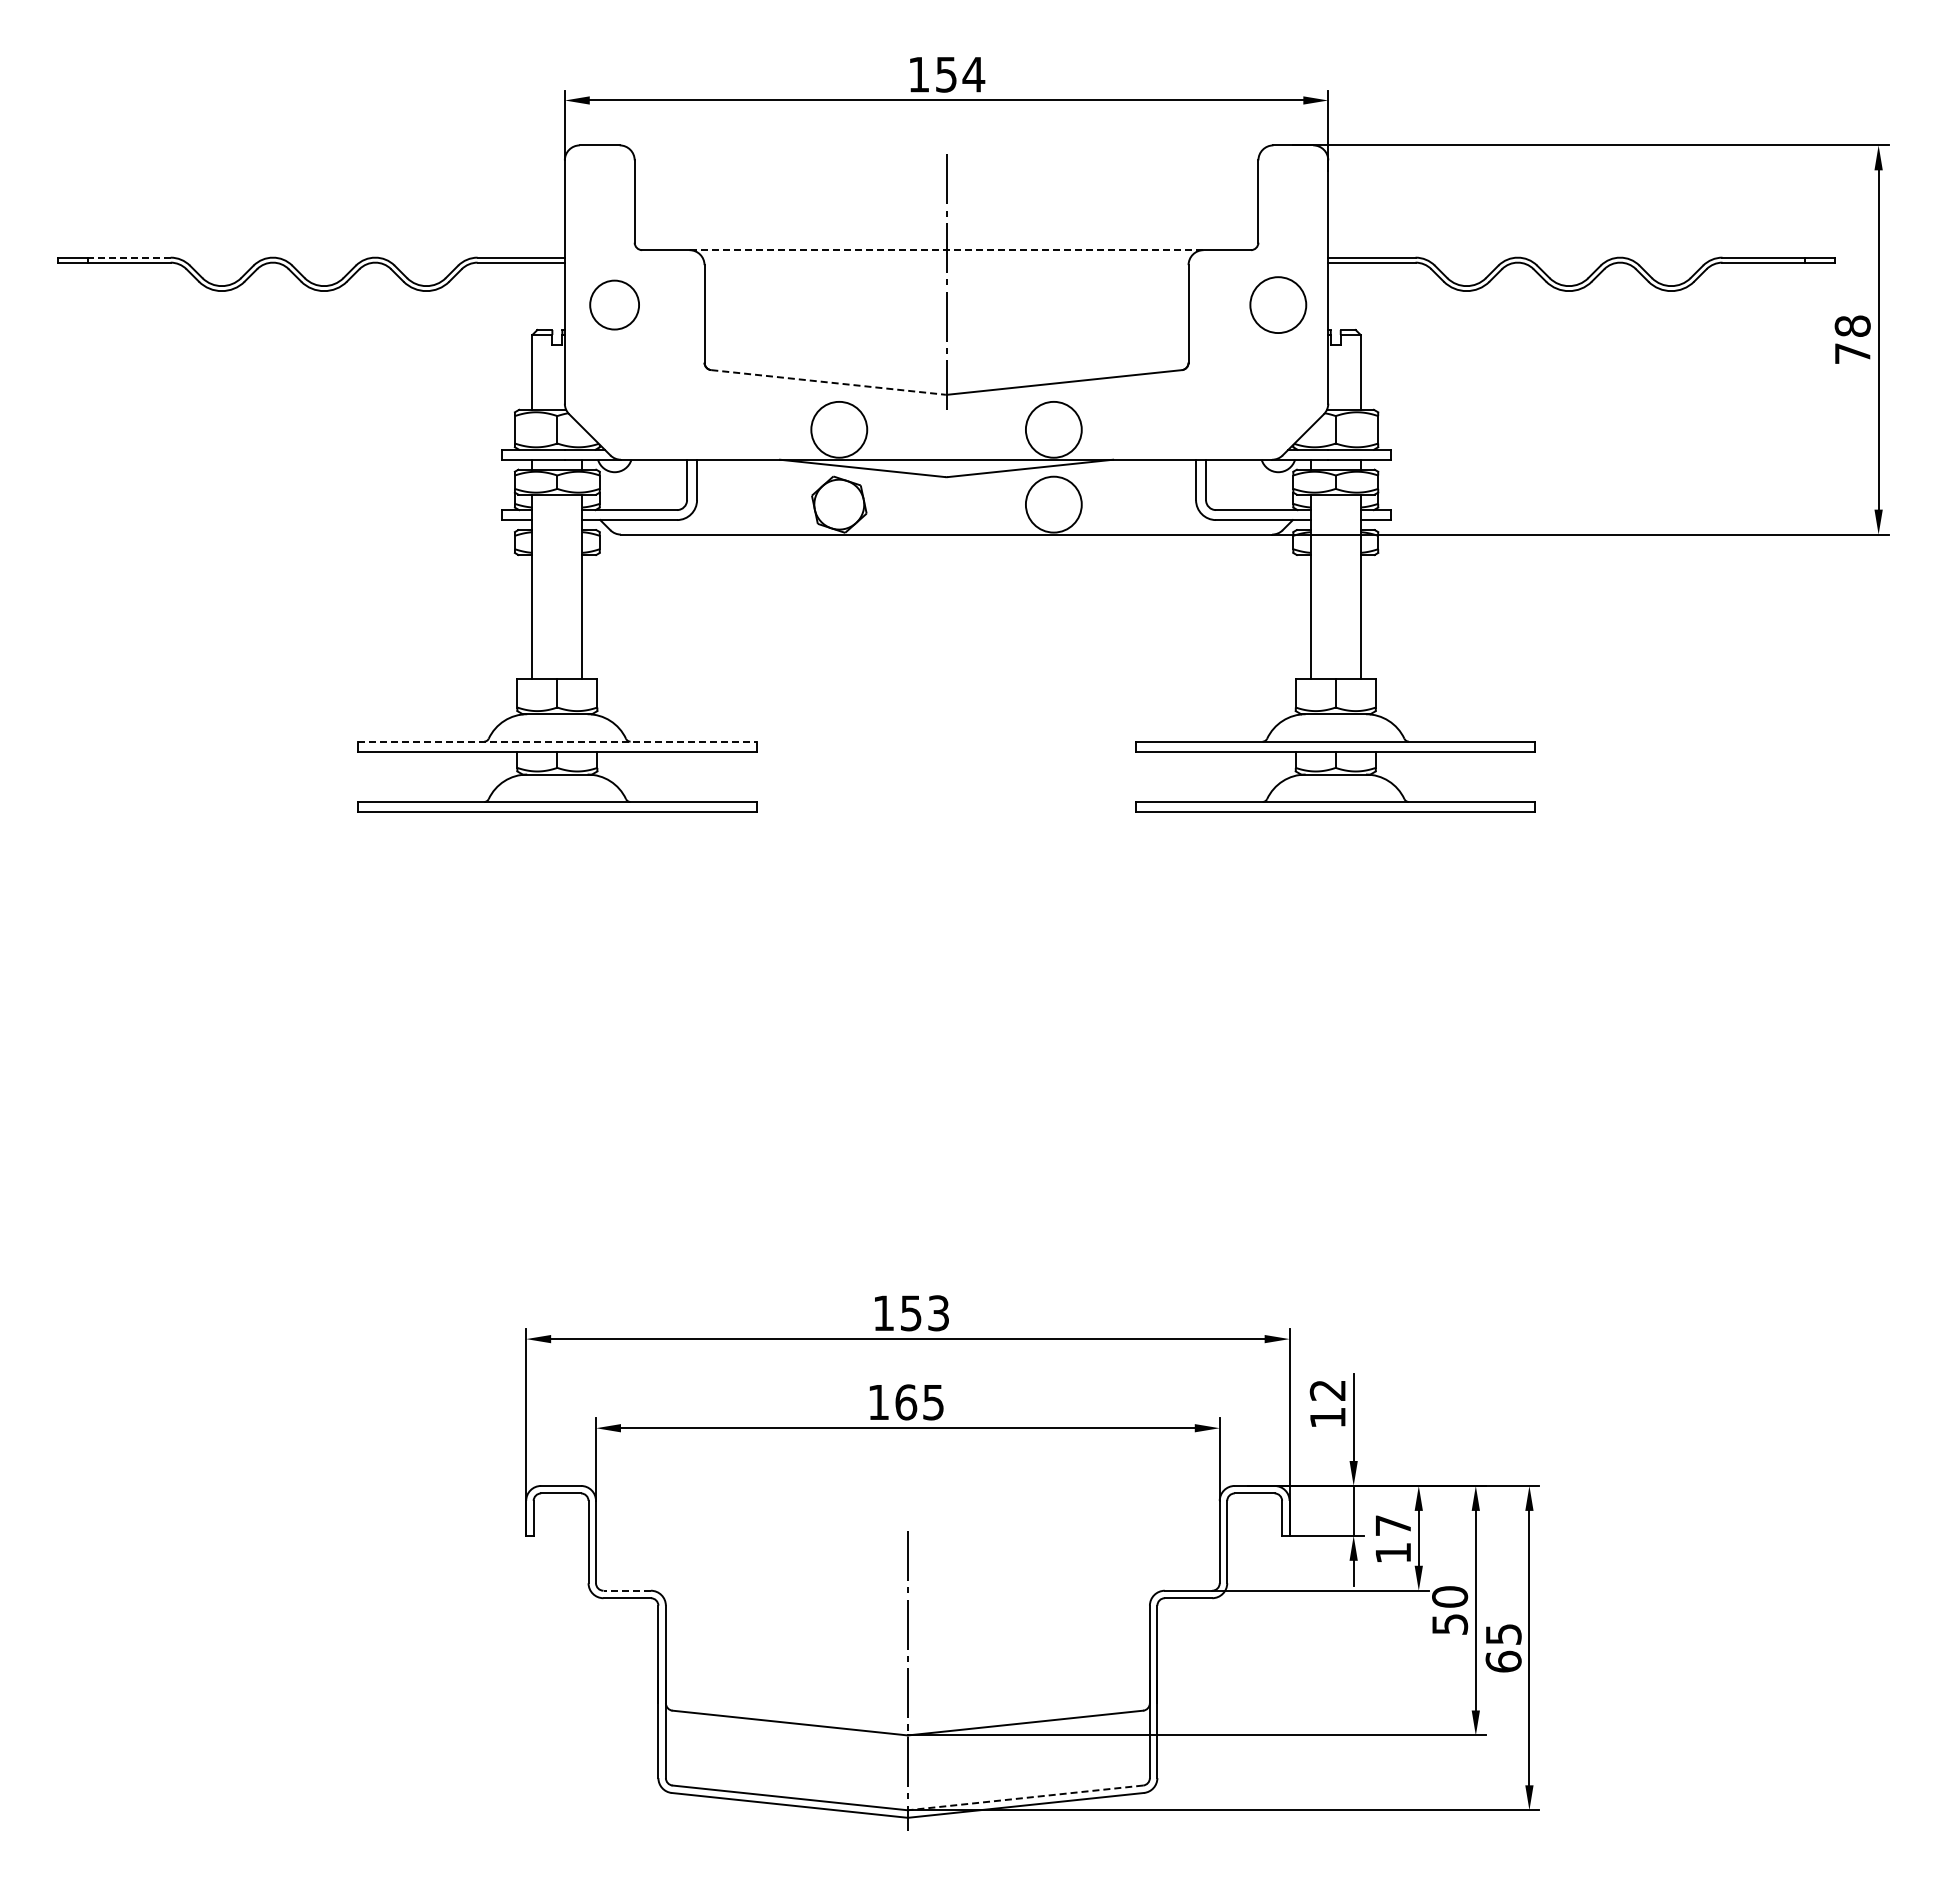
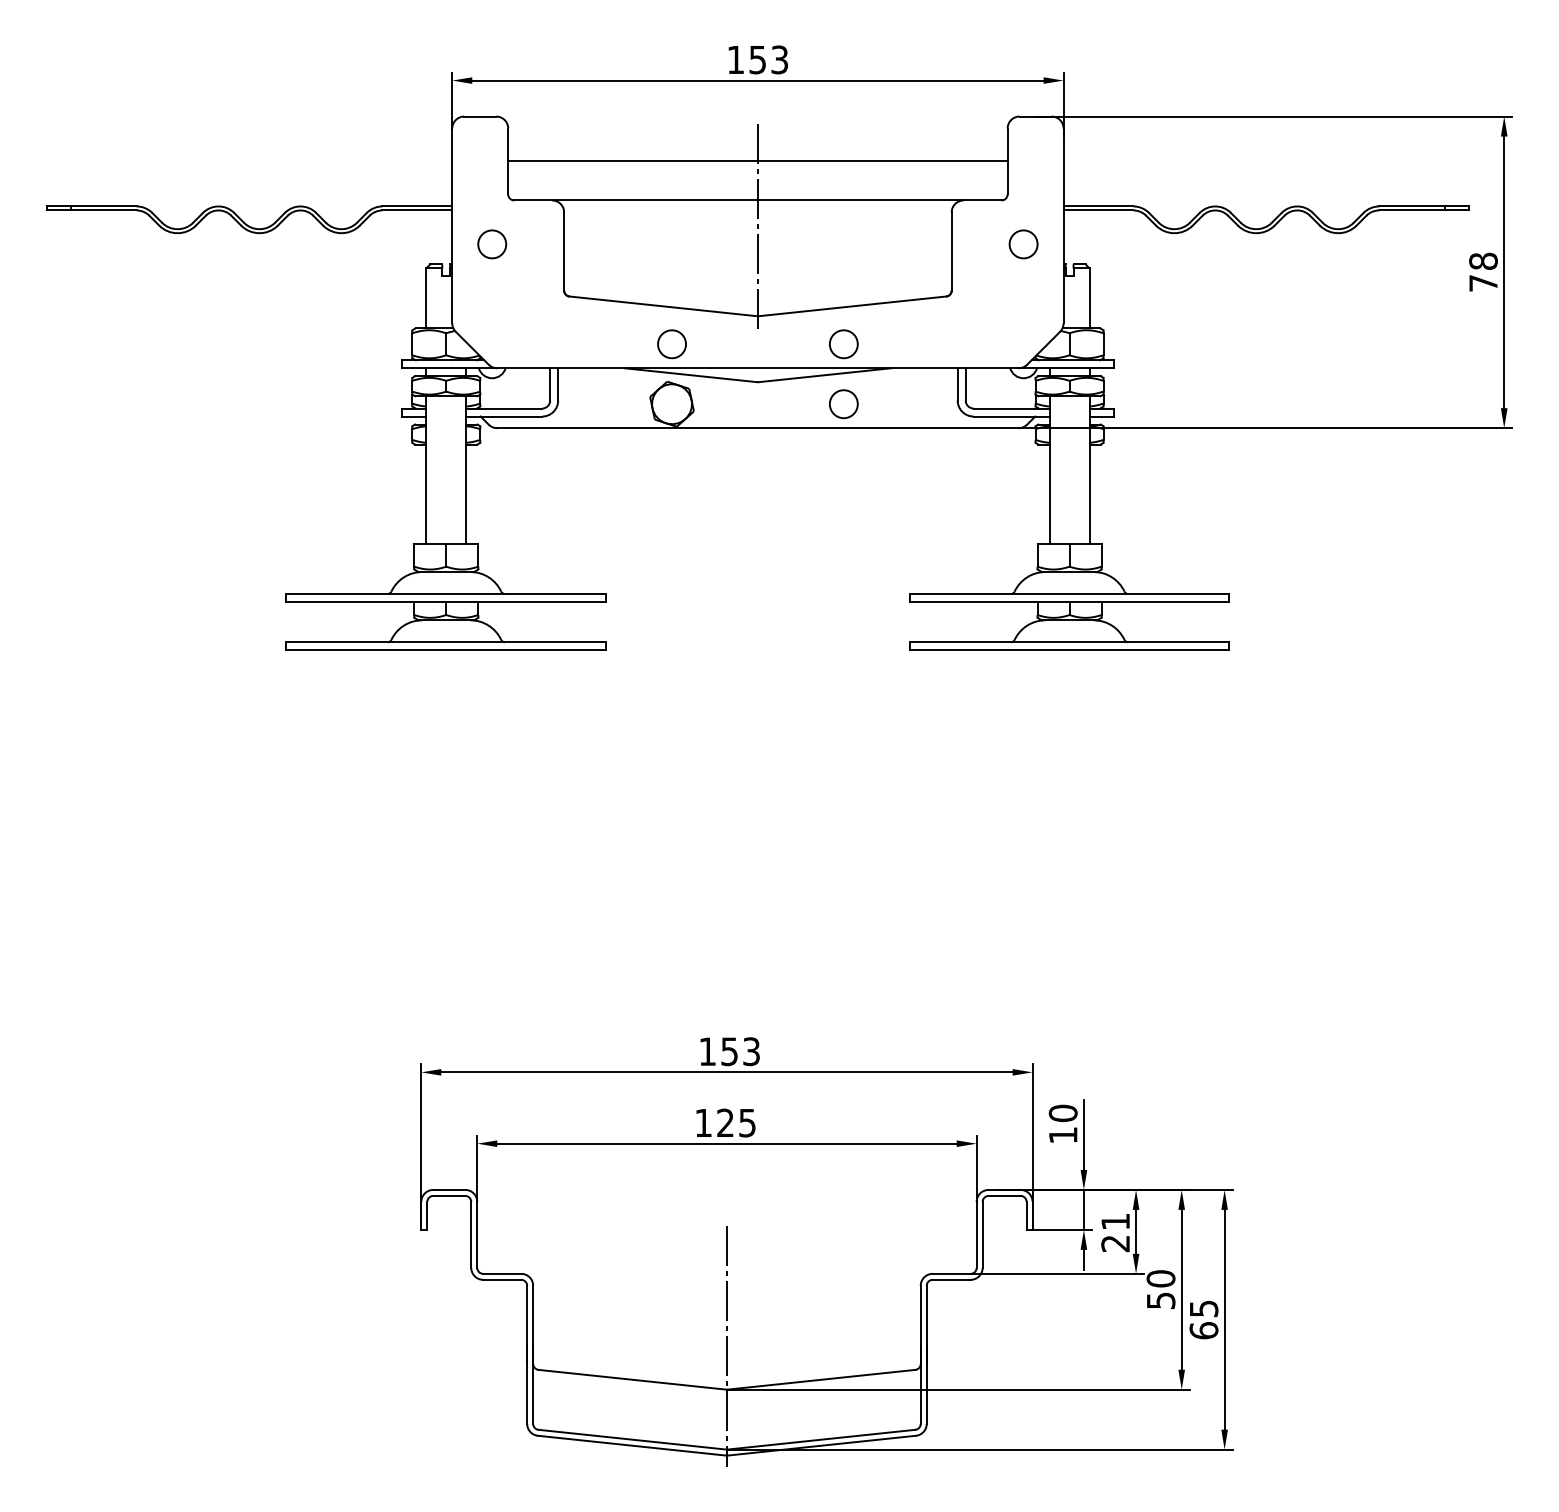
text: (973, 74) -> (779, 59), 154 -> 153
line: (946, 200) -> (757, 160), added
line: (946, 250) -> (757, 200), dashed -> solid
line: (129, 257) -> (103, 206), dashed -> solid
circle: (614, 304) -> (492, 243), size x0.71
circle: (1278, 304) -> (1023, 243), size x0.62
line: (828, 382) -> (663, 306), dashed -> solid
circle: (838, 429) -> (671, 344), size x0.62
circle: (1053, 429) -> (843, 344), size x0.62
circle: (1053, 504) -> (843, 404), size x0.62
line: (557, 741) -> (446, 593), dashed -> solid
text: (1327, 1390) -> (1062, 1113), 12 -> 10
text: (906, 1402) -> (725, 1123), 165 -> 125
text: (1392, 1539) -> (1114, 1232), 17 -> 21
line: (627, 1590) -> (502, 1273), dashed -> solid
line: (1025, 1797) -> (821, 1439), dashed -> solid

